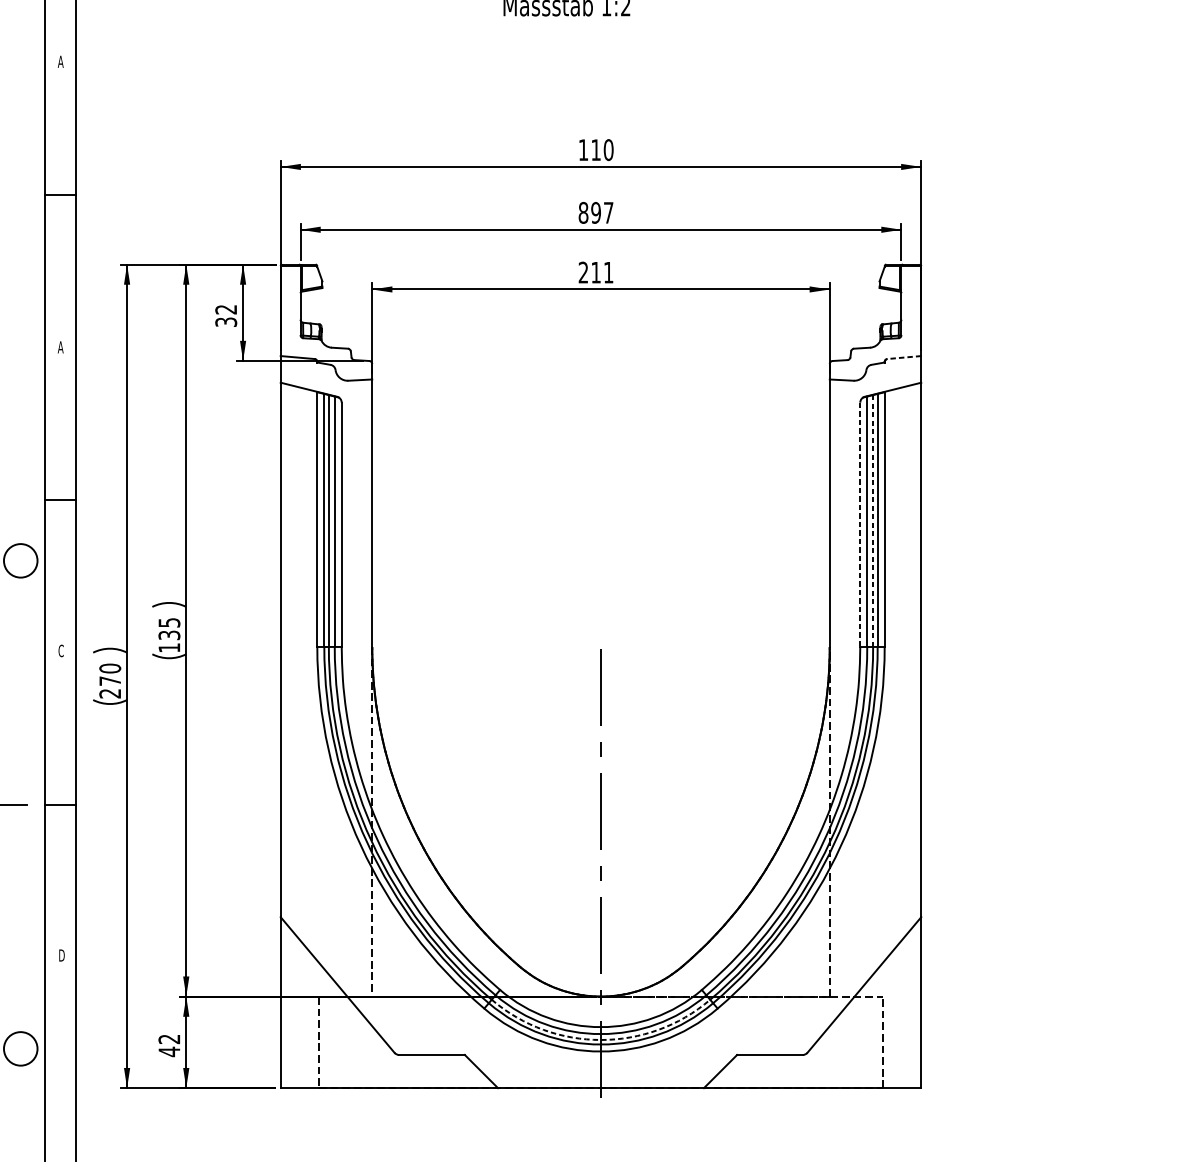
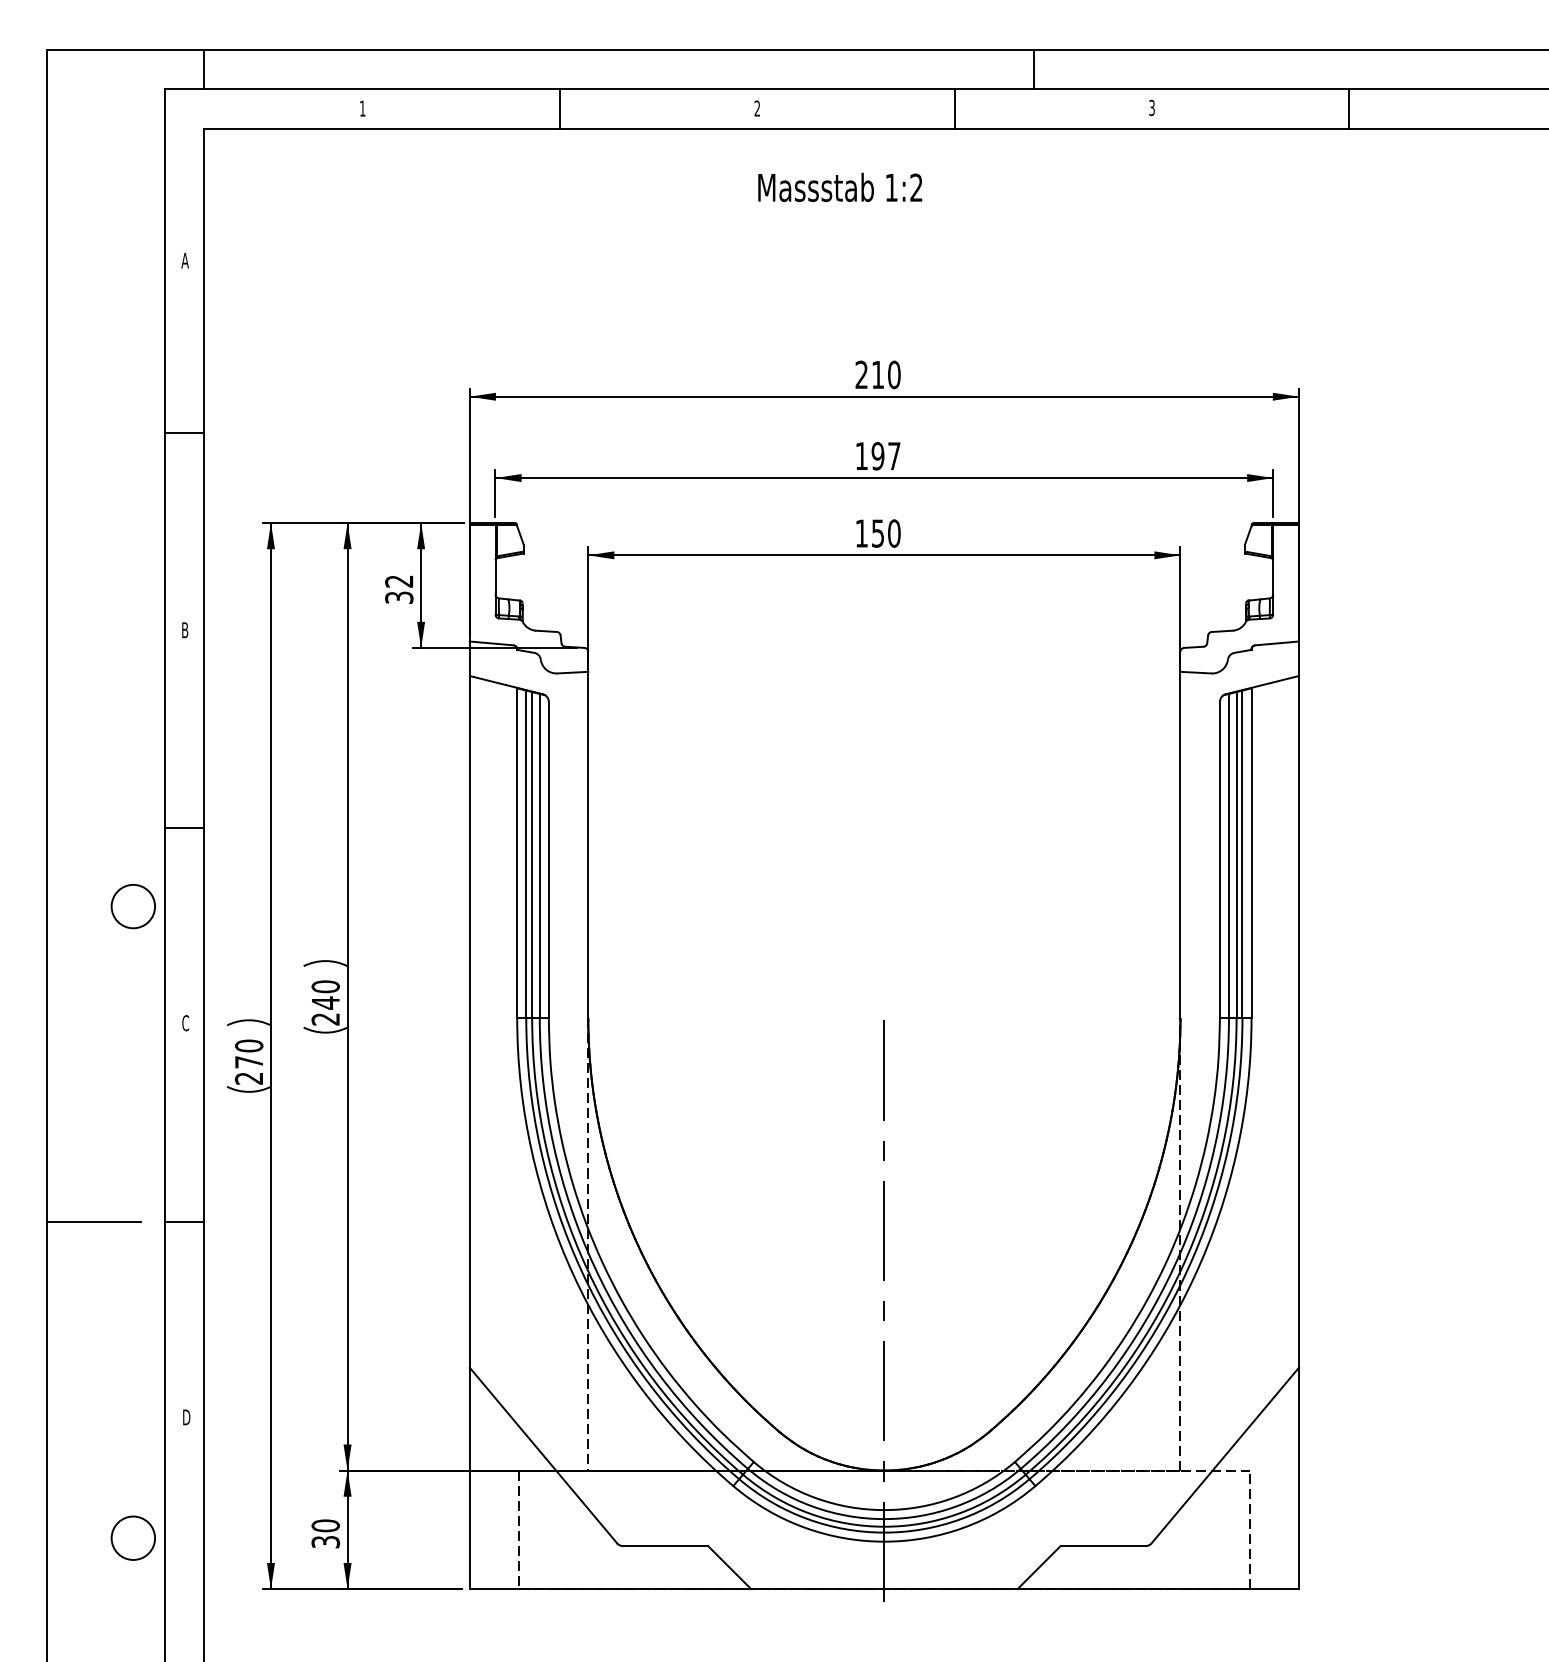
text: (583, 149) -> (861, 374), 110 -> 210
text: (583, 213) -> (861, 456), 897 -> 197
text: (595, 272) -> (877, 533), 211 -> 150
text: (60, 347) -> (184, 630), A -> B
line: (904, 357) -> (1277, 643), dashed -> solid
line: (873, 521) -> (1236, 855), dashed -> solid
line: (859, 525) -> (1219, 860), dashed -> solid
text: (169, 634) -> (325, 1002), 135 -> 240
arc: (601, 1039) -> (884, 1526), dashed -> solid
text: (169, 1045) -> (325, 1533), 42 -> 30

